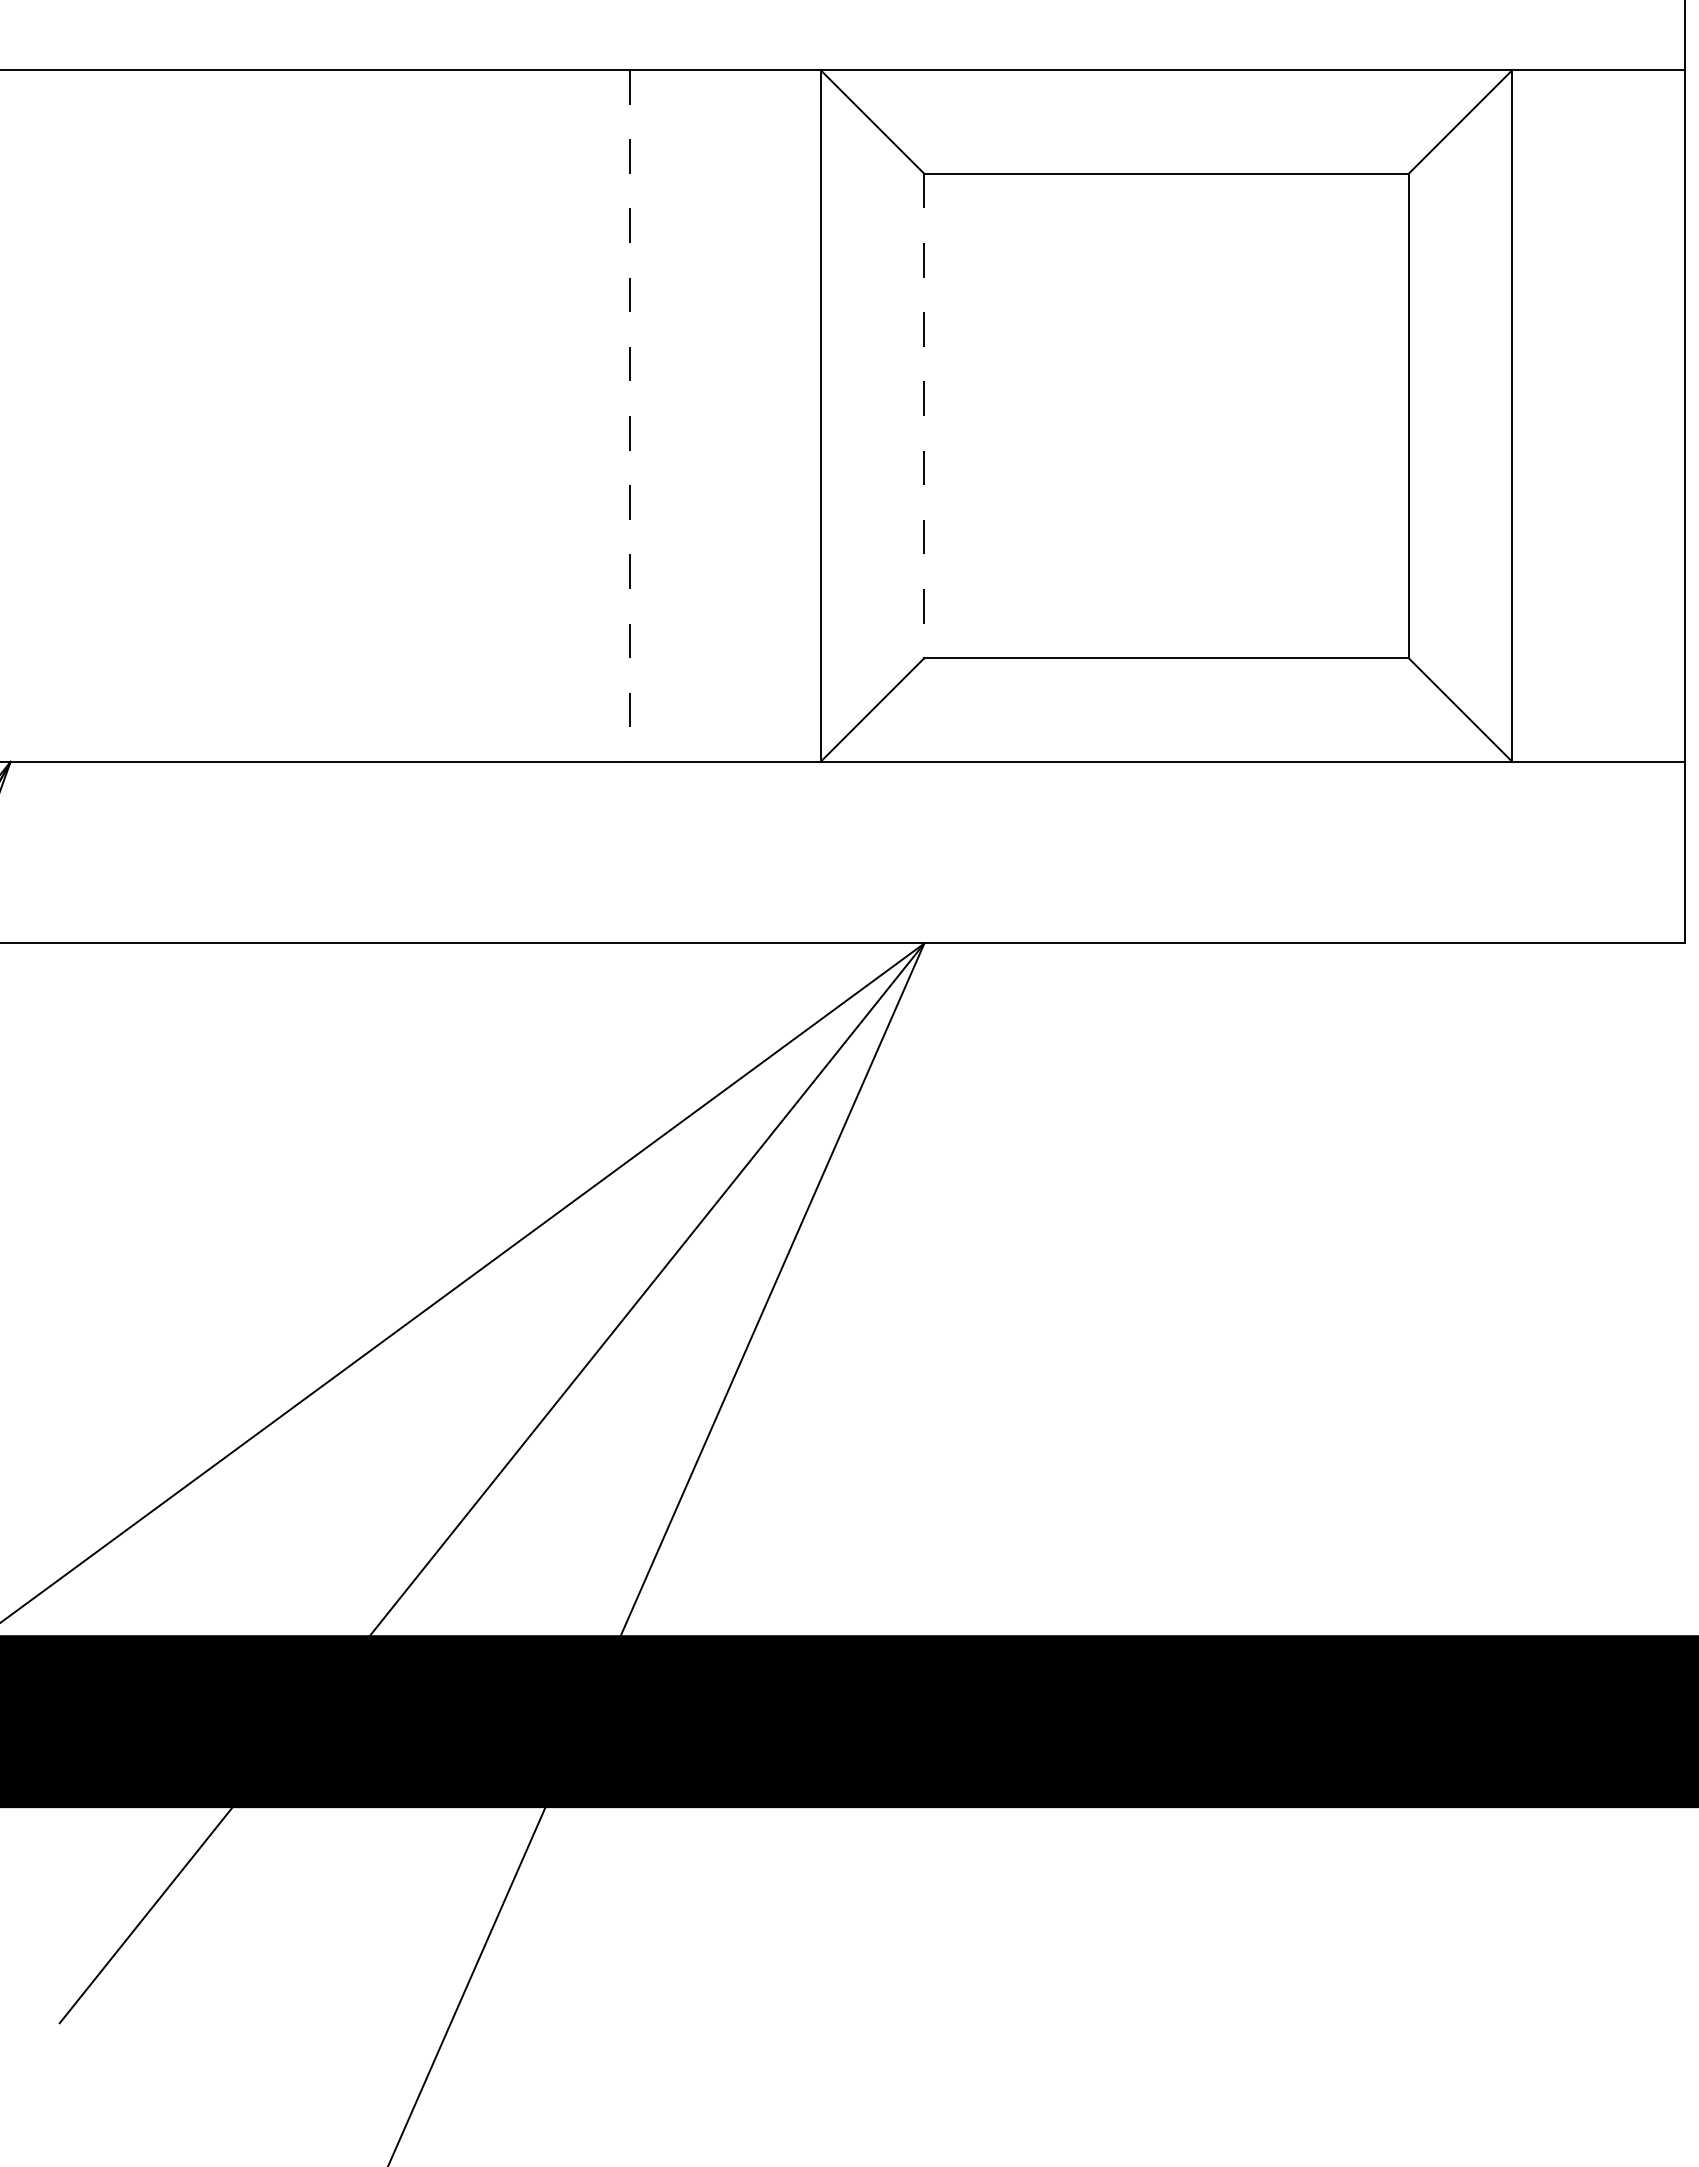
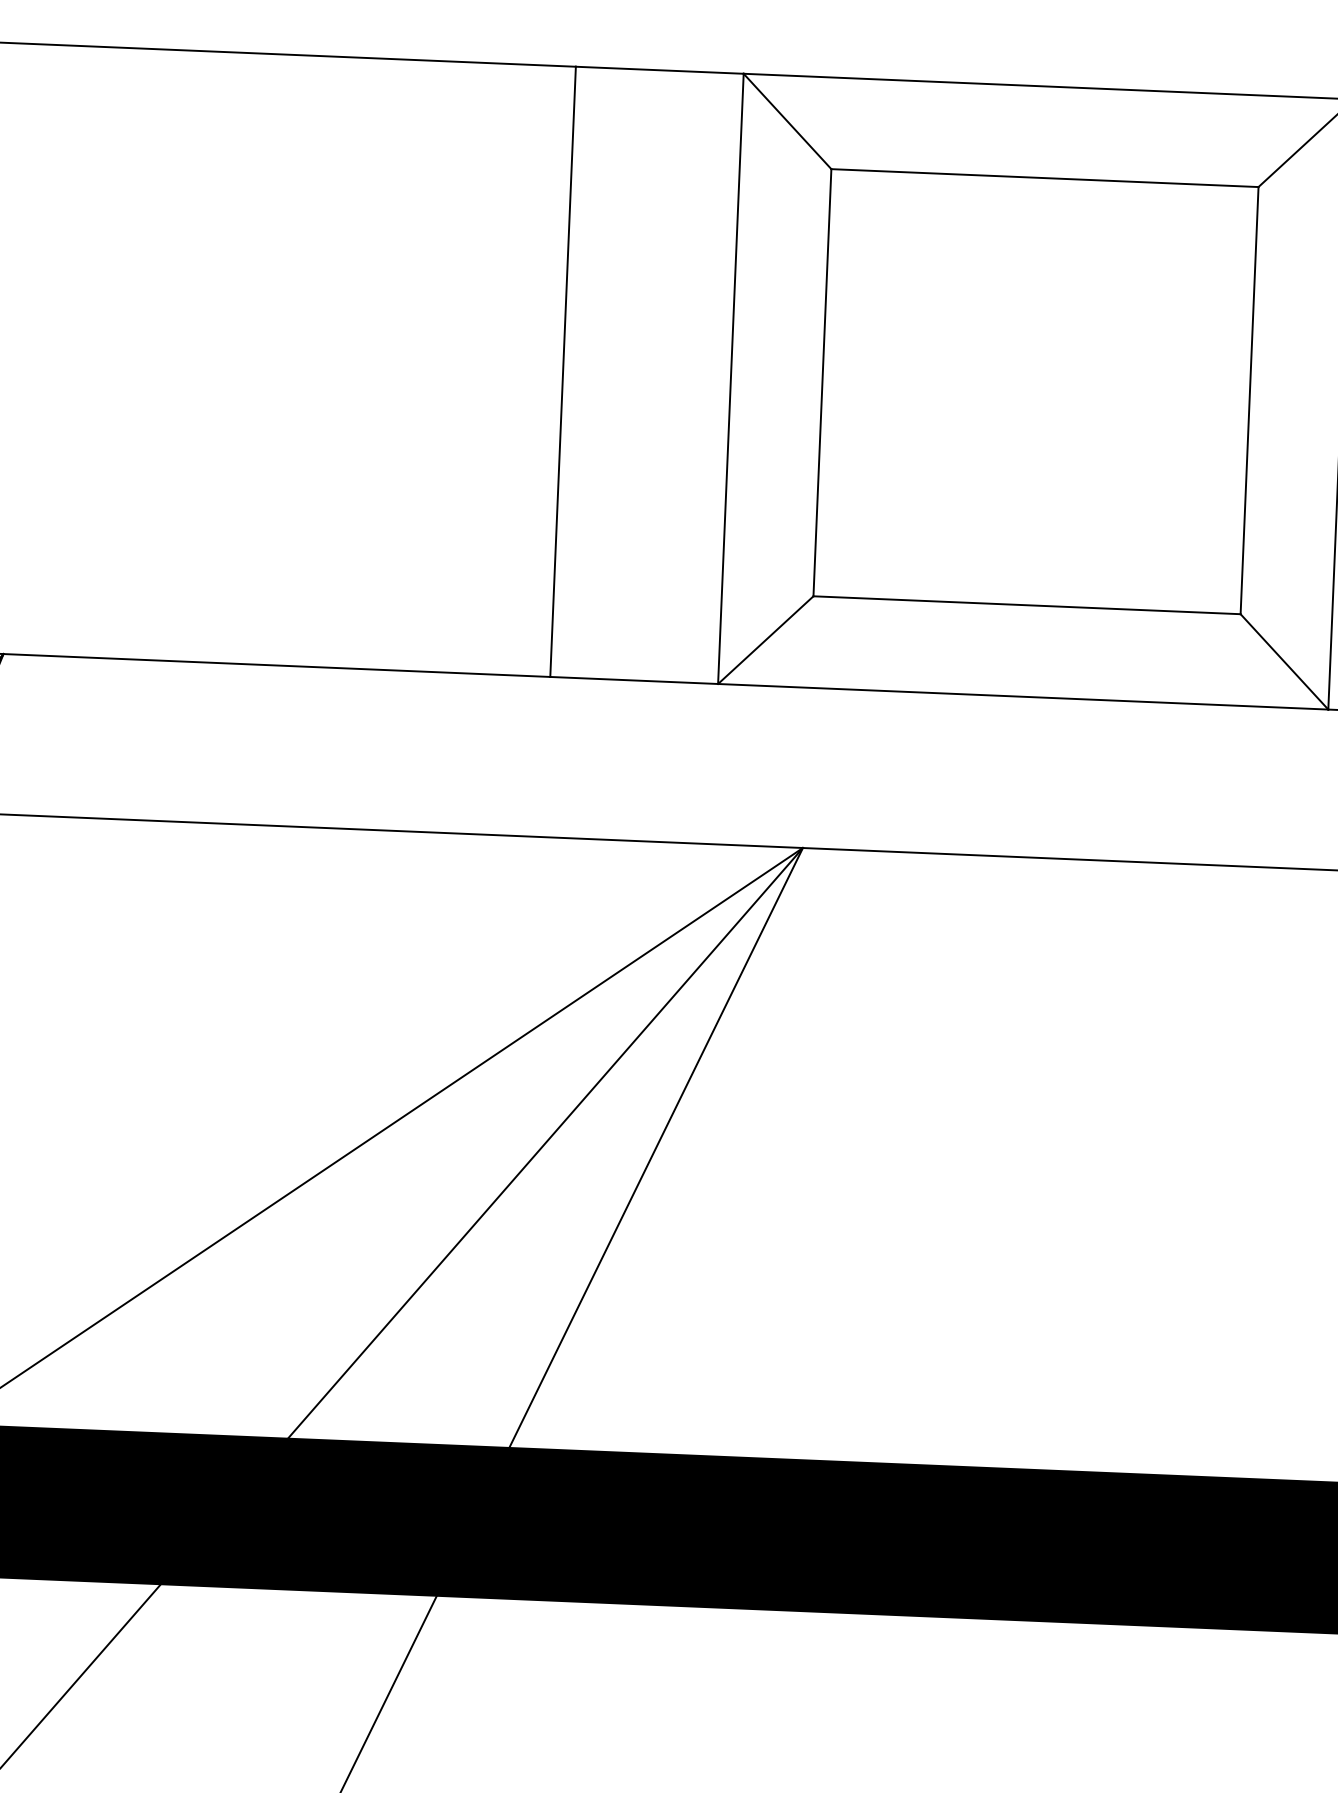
line: (630, 415) -> (563, 371), dashed -> solid
line: (924, 416) -> (822, 383), dashed -> solid

